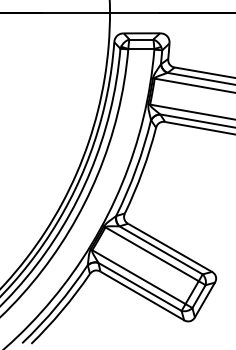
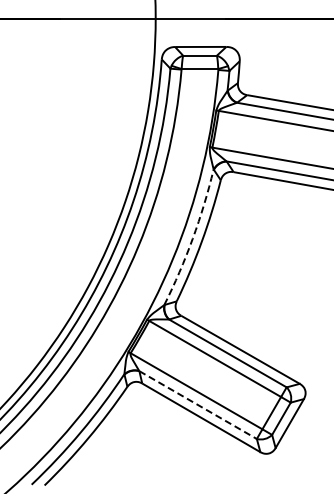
arc: (136, 168) -> (192, 238), solid -> dashed
line: (140, 287) -> (198, 405), solid -> dashed

